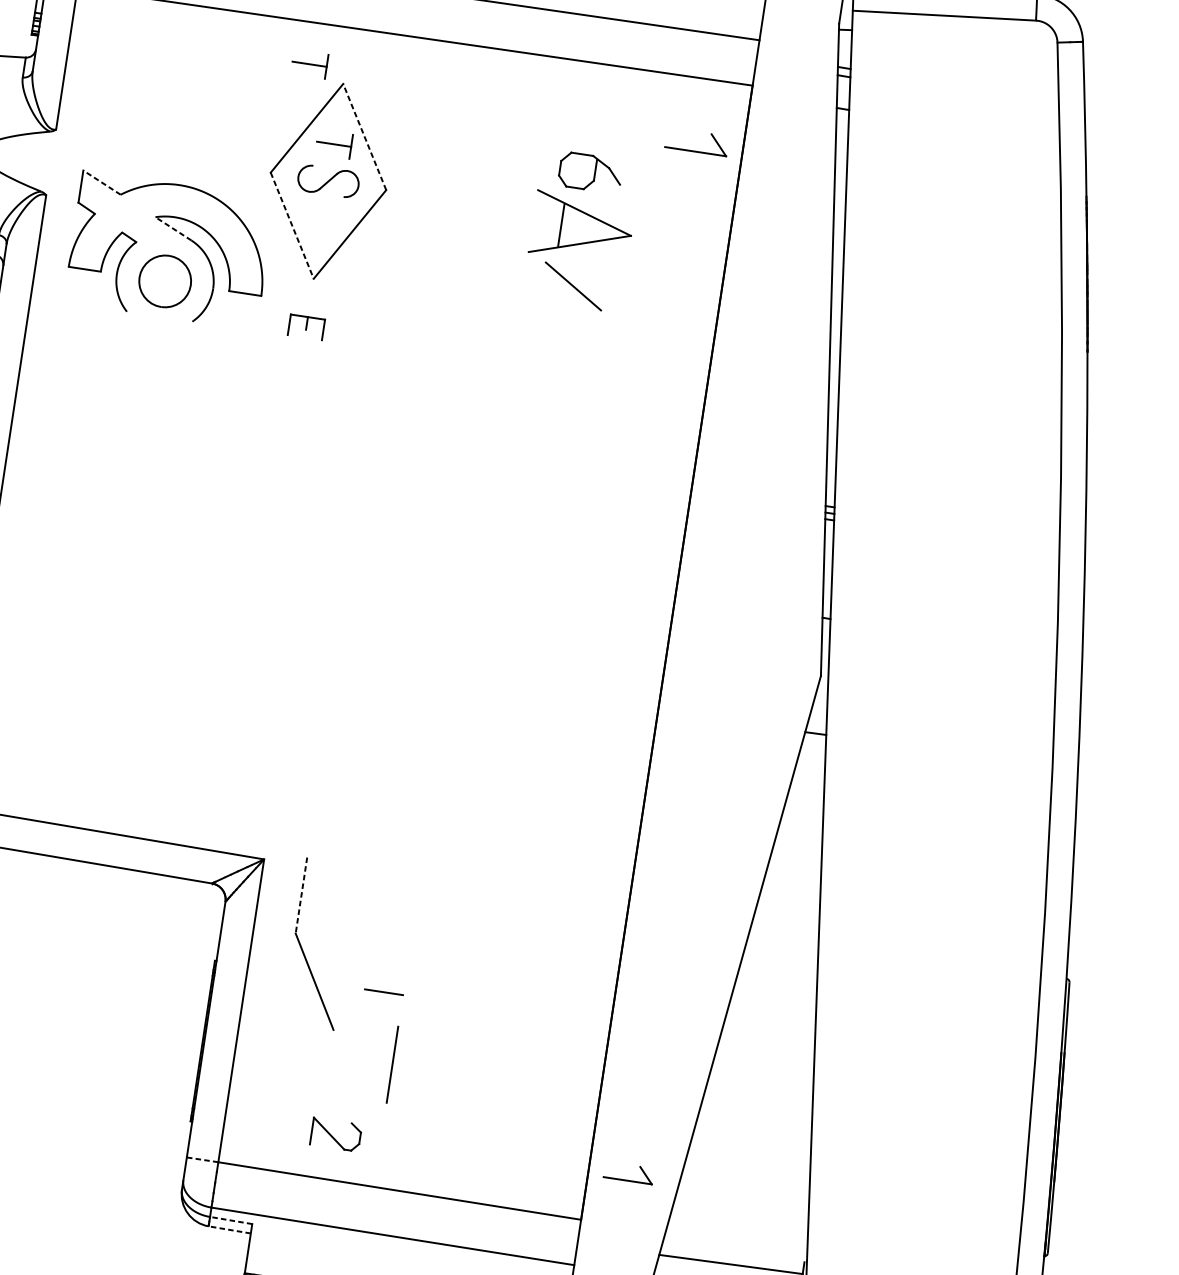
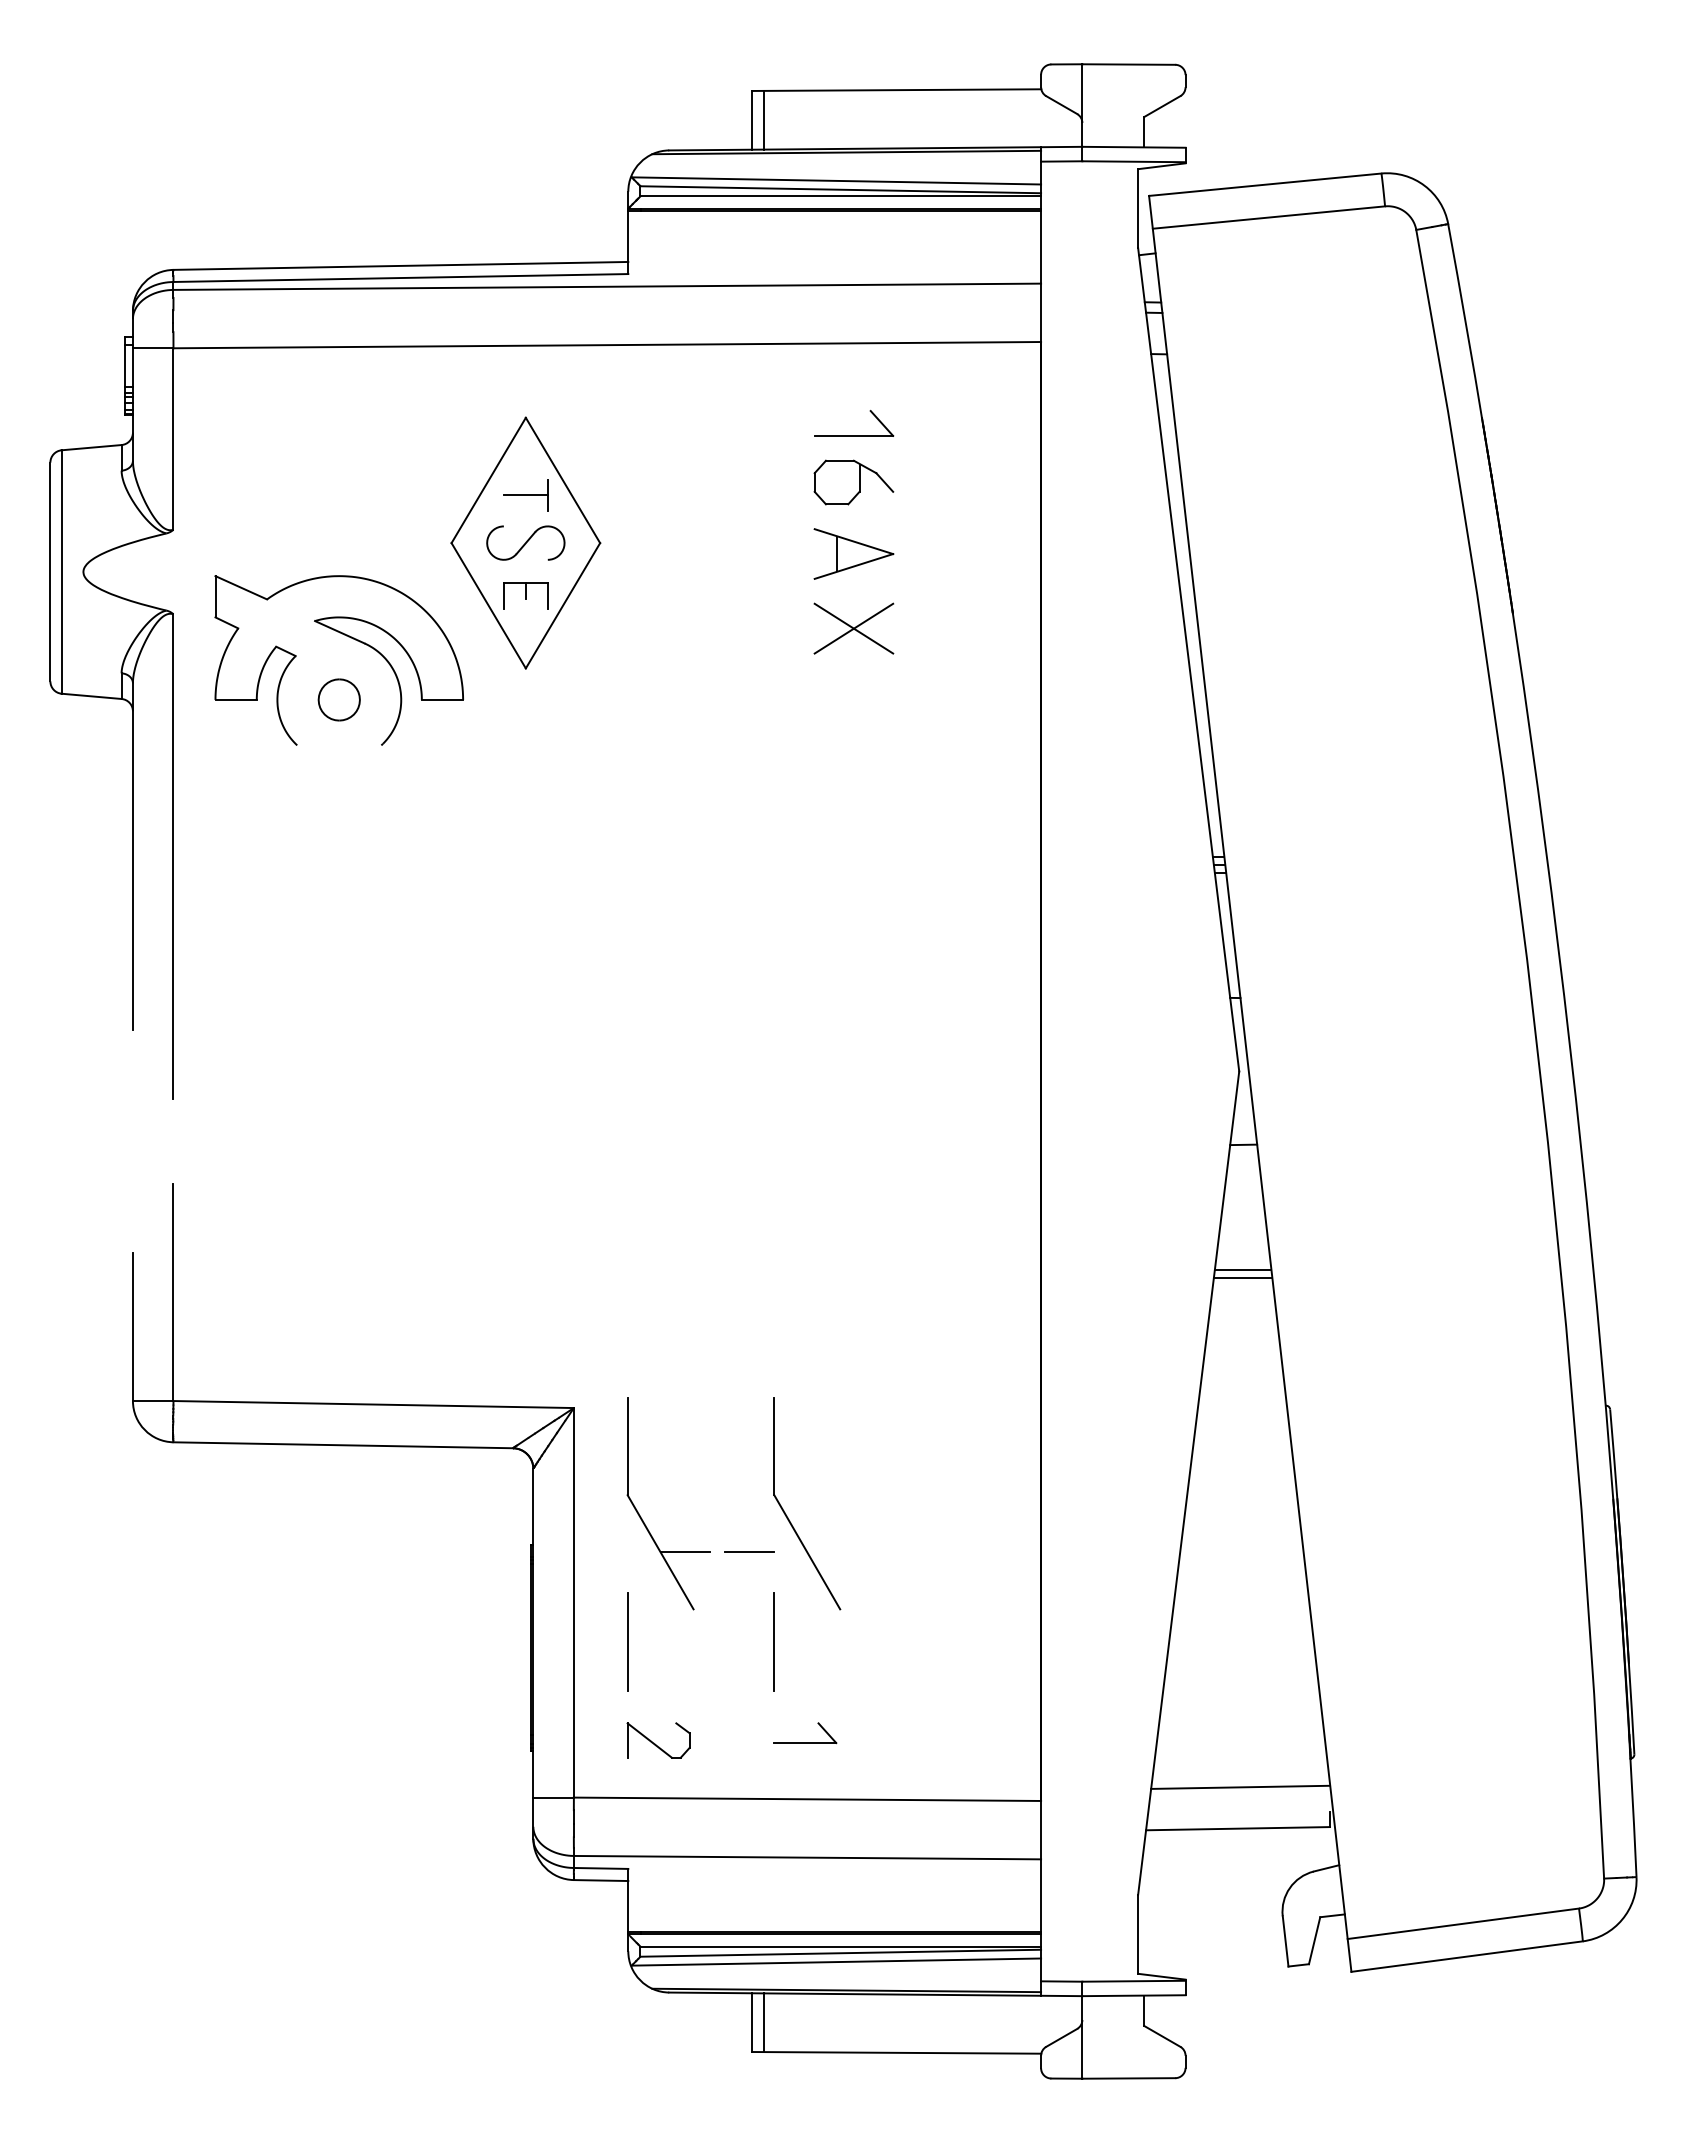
part: (309, 64) -> (479, 399), removed
line: (365, 137) -> (563, 480), dashed -> solid
part: (696, 151) -> (854, 435), moved
line: (101, 182) -> (240, 587), dashed -> solid
line: (292, 225) -> (488, 605), dashed -> solid
part: (581, 227) -> (853, 553), size x0.62
line: (173, 228) -> (339, 632), dashed -> solid
part: (164, 280) -> (338, 699), size x0.62
line: (573, 286) -> (853, 628), added
part: (306, 327) -> (525, 595), moved
line: (800, 830) -> (1242, 1269), added
line: (799, 836) -> (1242, 1277), added
line: (301, 895) -> (627, 1446), dashed -> solid
part: (417, 968) -> (787, 1515), added
line: (333, 984) -> (684, 1552), added
line: (278, 1047) -> (627, 1641), added
part: (335, 1134) -> (658, 1740), moved
line: (202, 1159) -> (553, 1797), dashed -> solid
part: (627, 1180) -> (805, 1742), moved
line: (230, 1220) -> (600, 1868), dashed -> solid
line: (229, 1229) -> (600, 1880), dashed -> solid
line: (737, 1231) -> (1240, 1786), added

